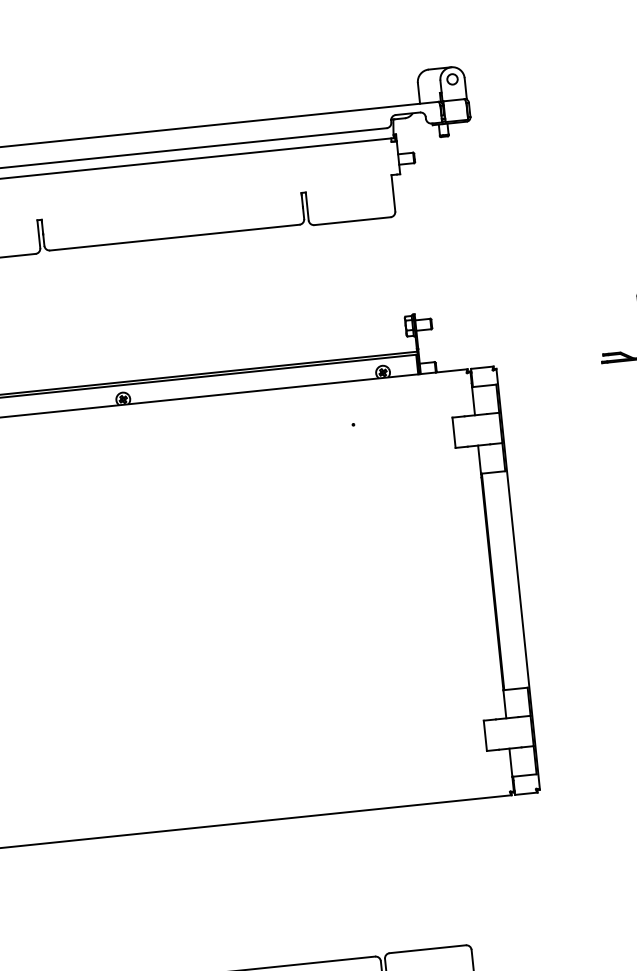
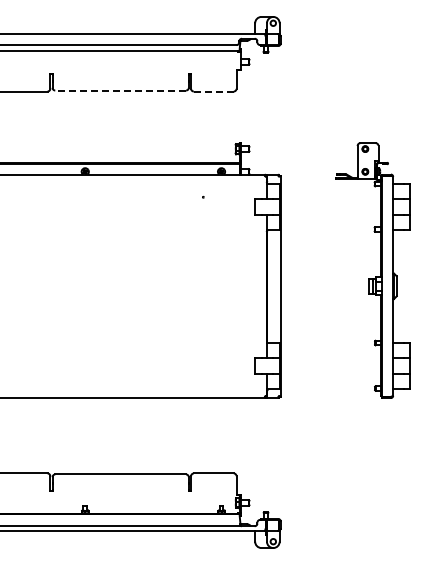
line: (351, 221) -> (213, 91), solid -> dashed
line: (174, 237) -> (120, 90), solid -> dashed

